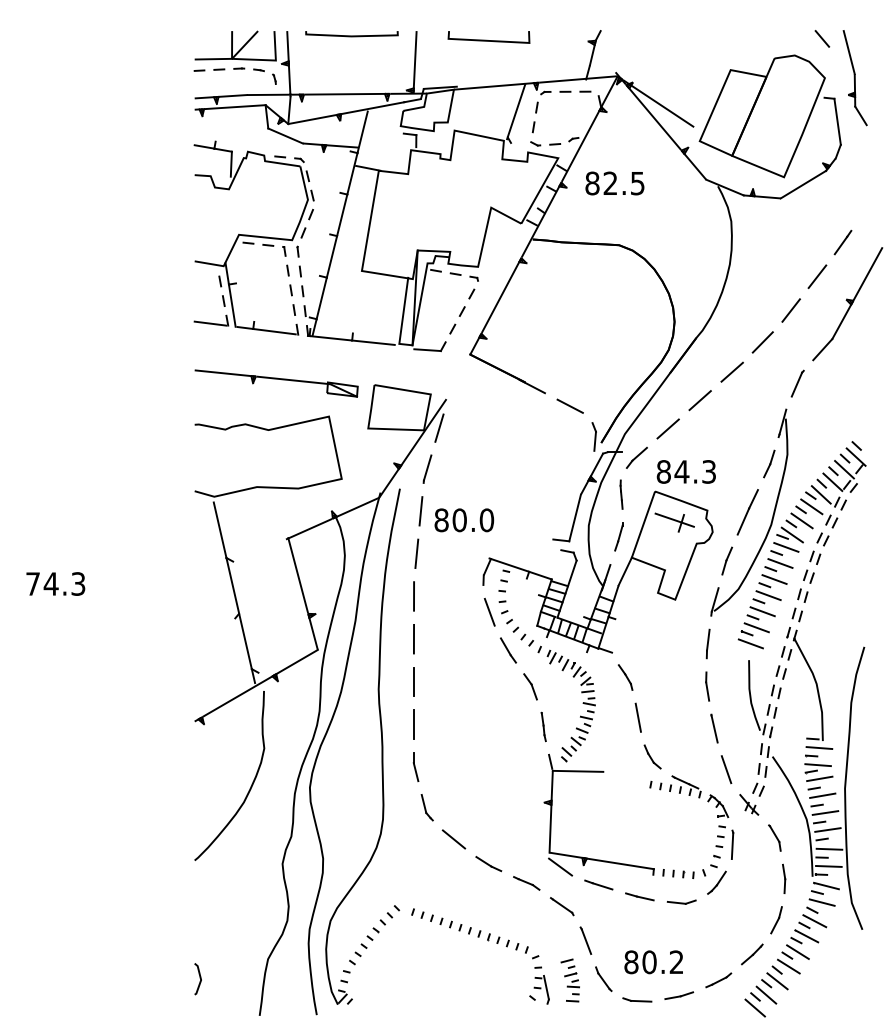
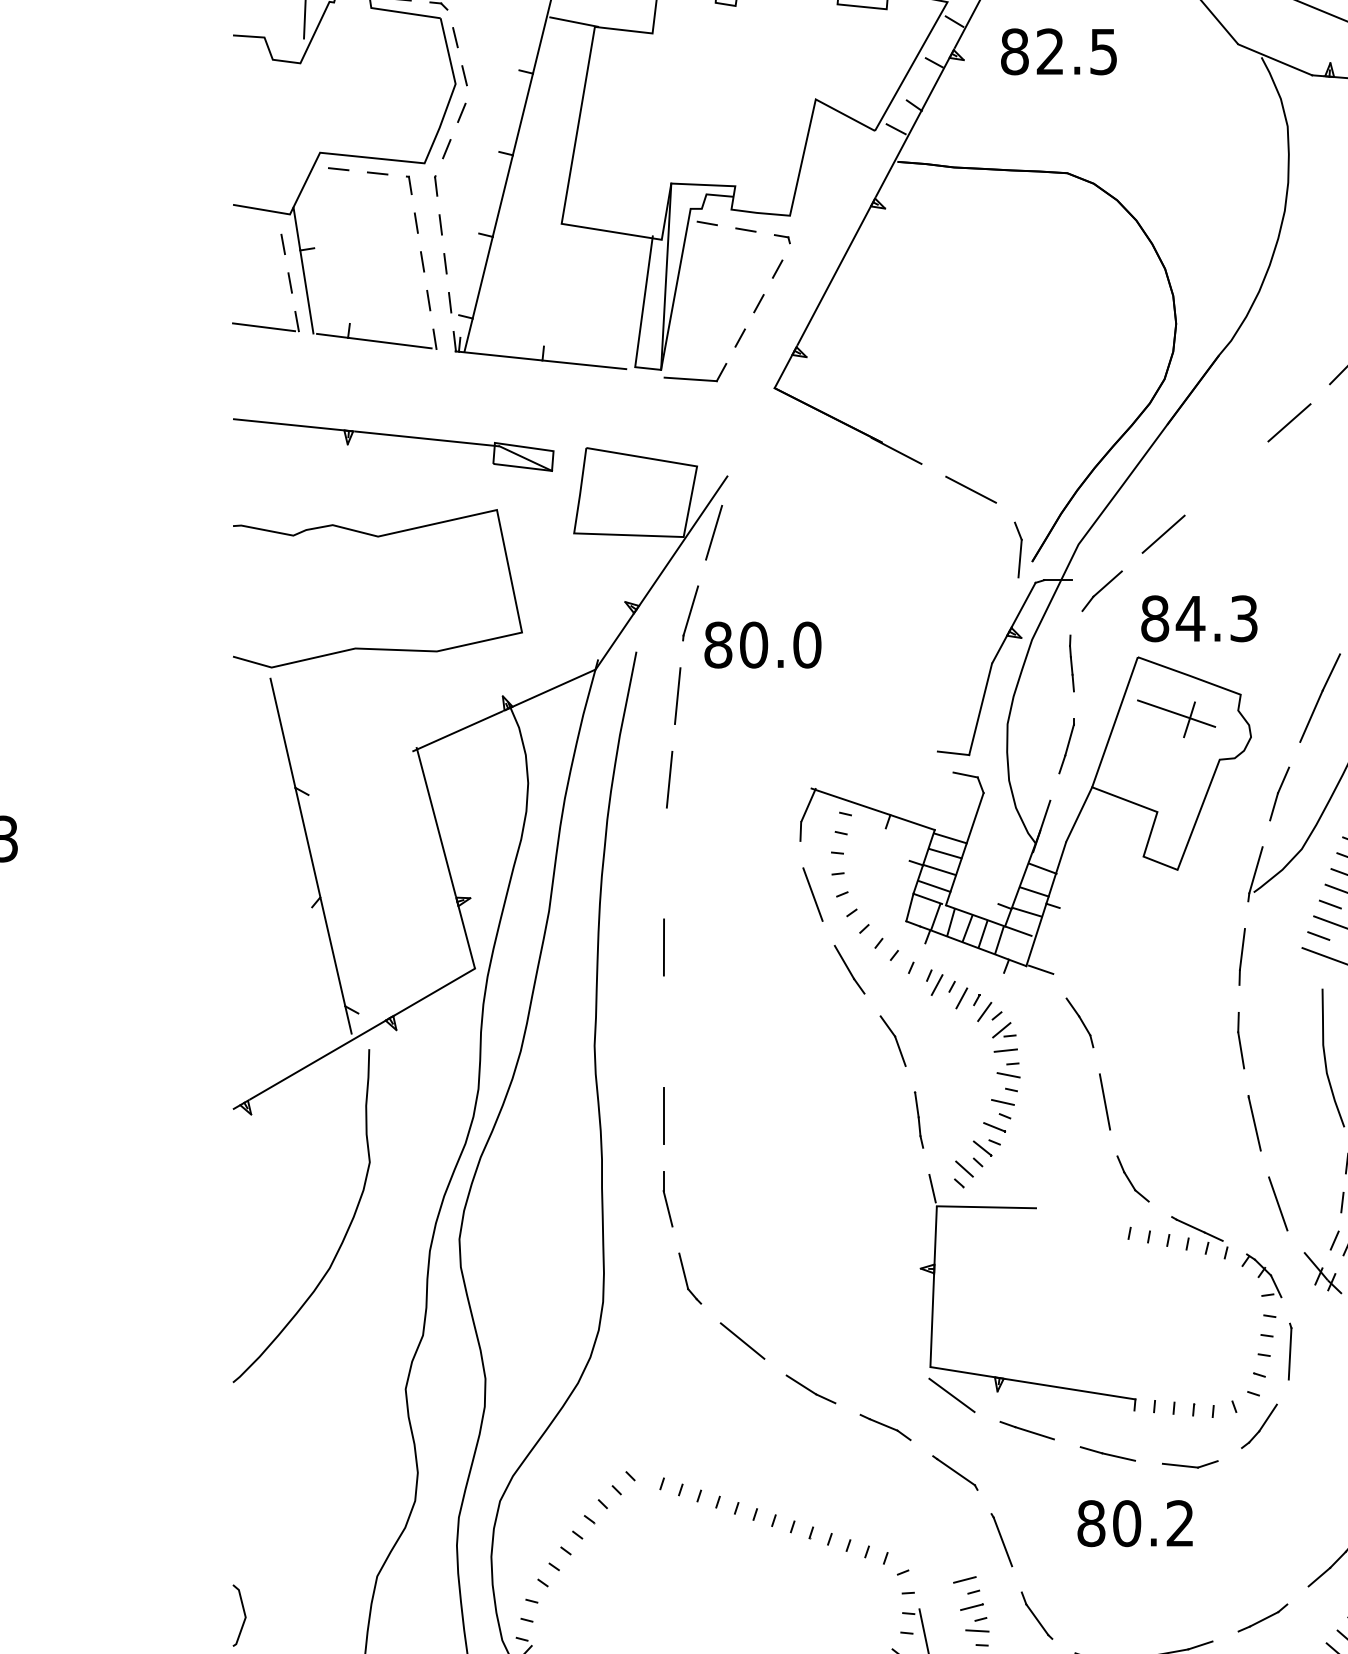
line: (699, 400) -> (1225, 478), removed
text: (464, 520) -> (763, 645), moved
line: (414, 596) -> (664, 863), removed
line: (413, 681) -> (663, 1030), removed
text: (653, 962) -> (1134, 1523), moved

